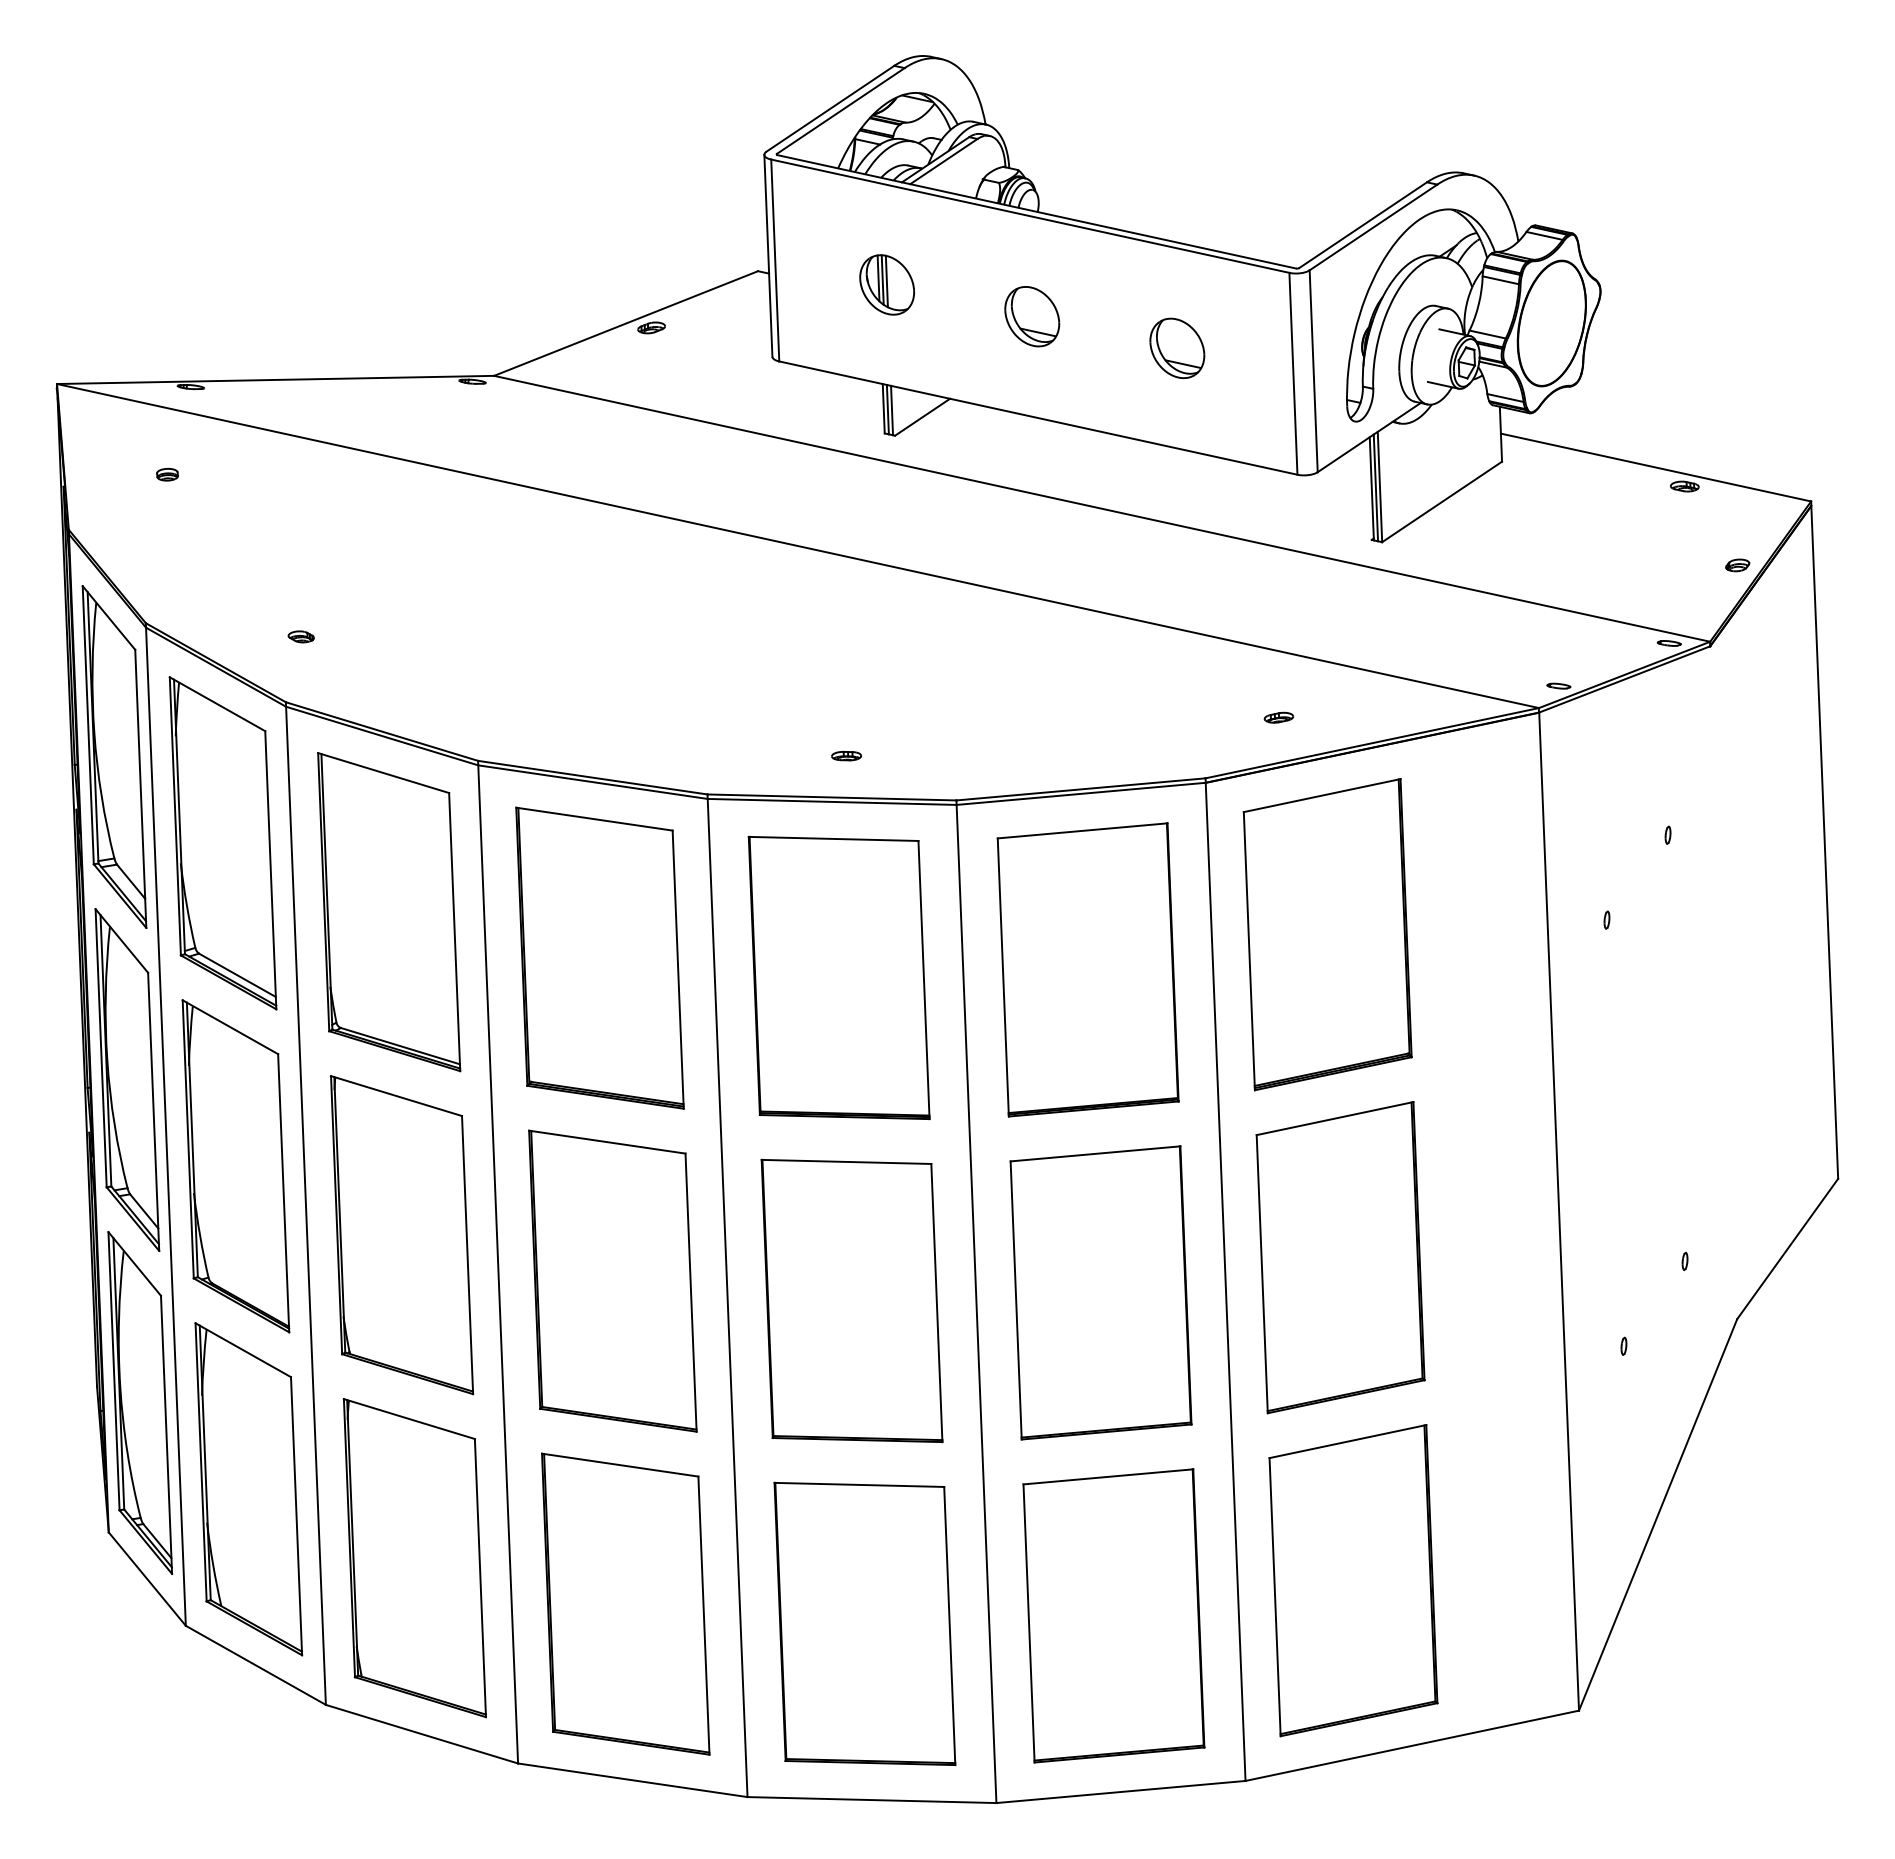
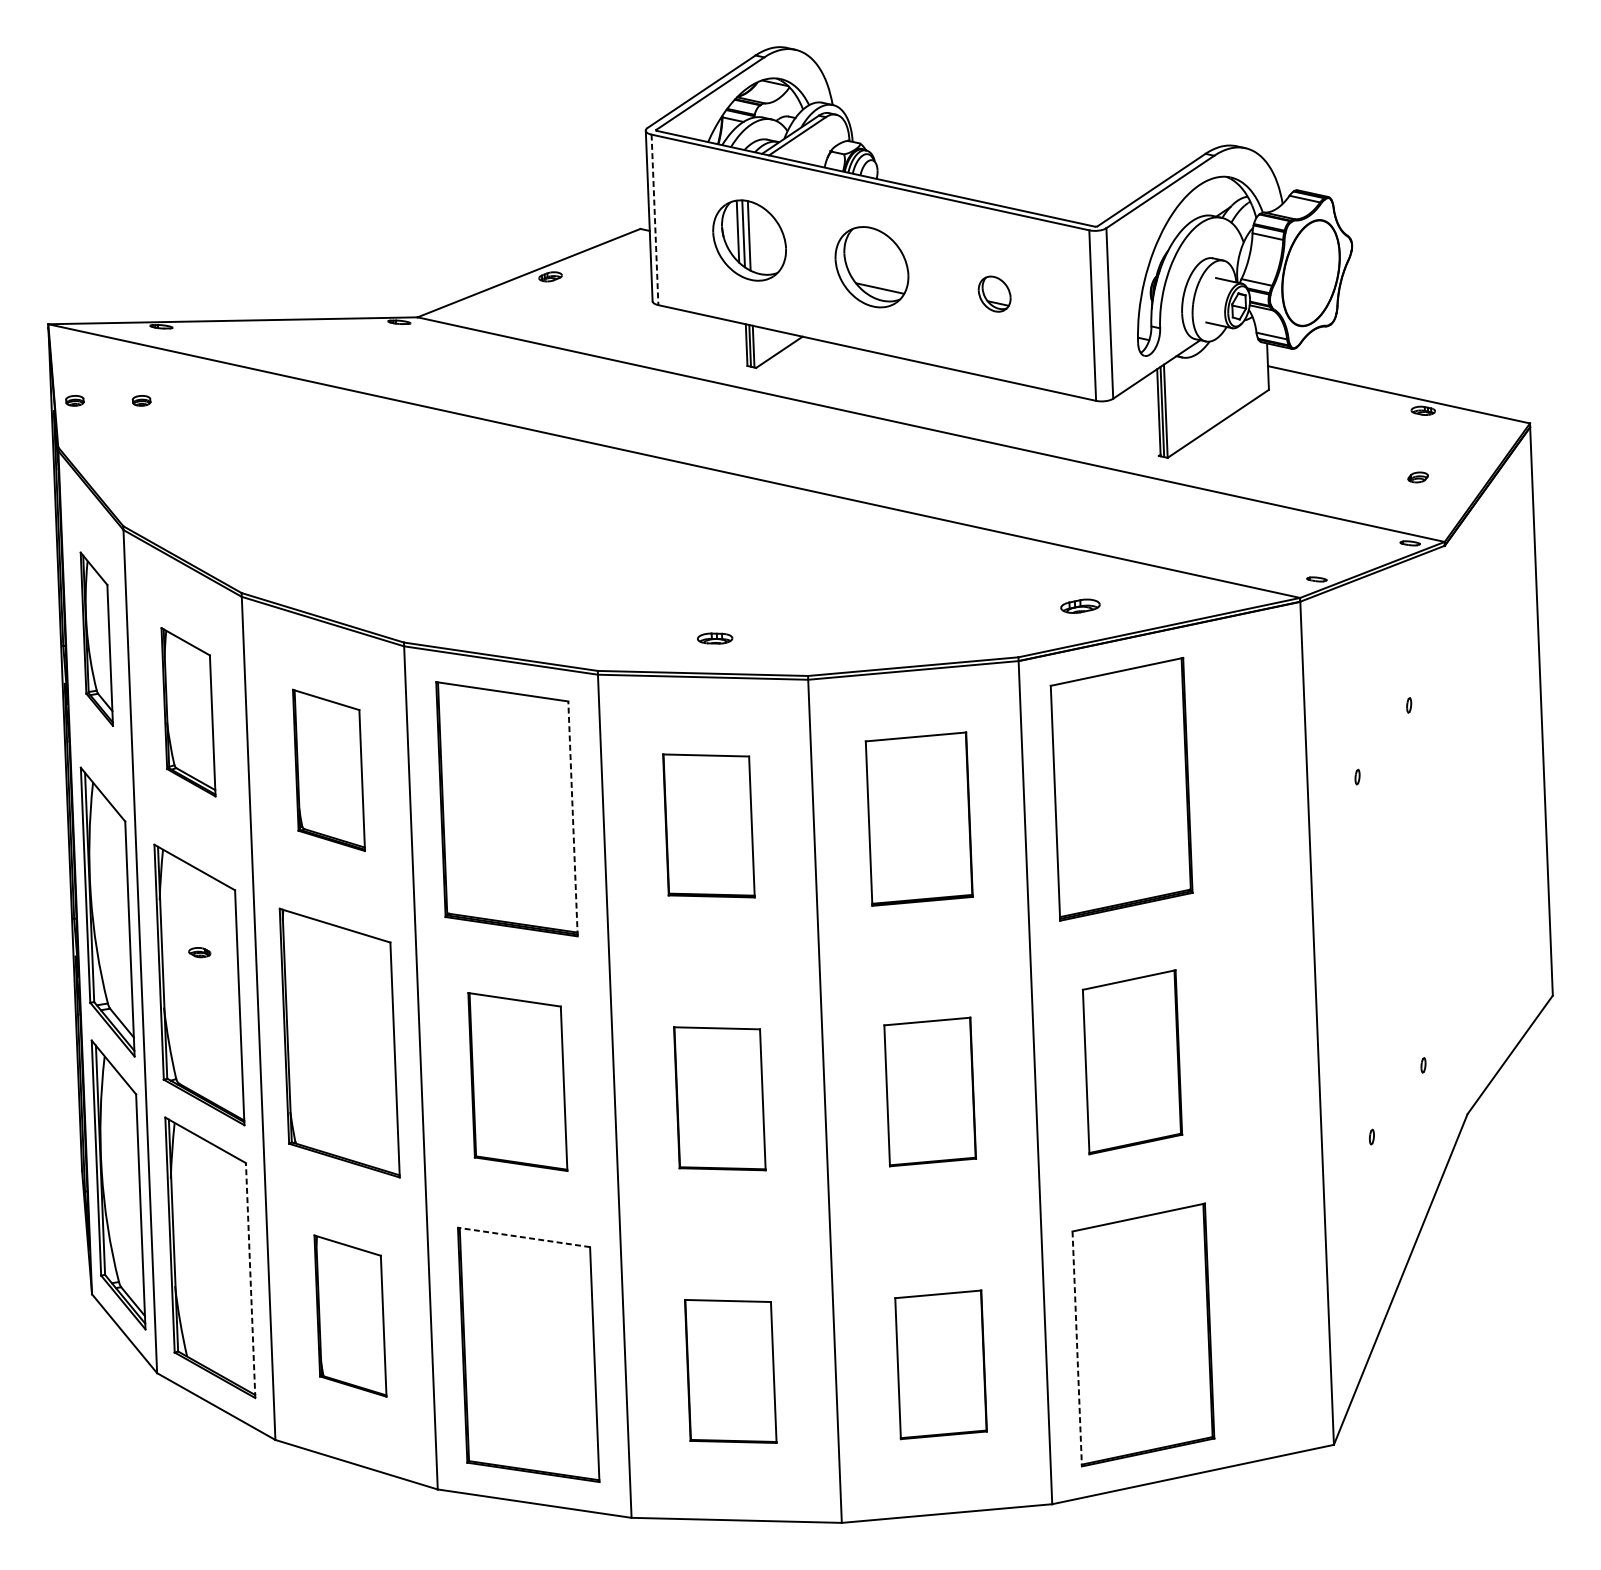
line: (775, 261) -> (655, 220), solid -> dashed
part: (886, 284) -> (748, 240), size x1.6
part: (1032, 316) -> (872, 267), size x1.6
part: (1177, 348) -> (994, 294), size x0.7
part: (88, 474) -> (74, 400), added
part: (1737, 565) -> (1417, 477), moved
part: (300, 636) -> (199, 952), moved
part: (1278, 717) -> (1080, 605), size x1.6
part: (846, 755) -> (715, 638), size x1.4
part: (114, 756) -> (96, 638), size x0.6
part: (222, 843) -> (188, 712), size x0.6
part: (389, 912) -> (329, 770), size x0.6
line: (678, 969) -> (573, 818), solid -> dashed
part: (1087, 969) -> (918, 818), size x0.7
part: (838, 977) -> (708, 825), size x0.6
part: (1340, 1257) -> (1132, 1062), size x0.7
part: (612, 1280) -> (517, 1081), size x0.7
part: (1100, 1292) -> (929, 1091), size x0.6
part: (851, 1300) -> (719, 1098), size x0.6
line: (619, 1465) -> (523, 1237), solid -> dashed
line: (296, 1515) -> (250, 1279), solid -> dashed
part: (414, 1558) -> (350, 1316), size x0.6
line: (1275, 1597) -> (1077, 1349), solid -> dashed
part: (1113, 1615) -> (940, 1364), size x0.6
part: (864, 1623) -> (730, 1371), size x0.6

